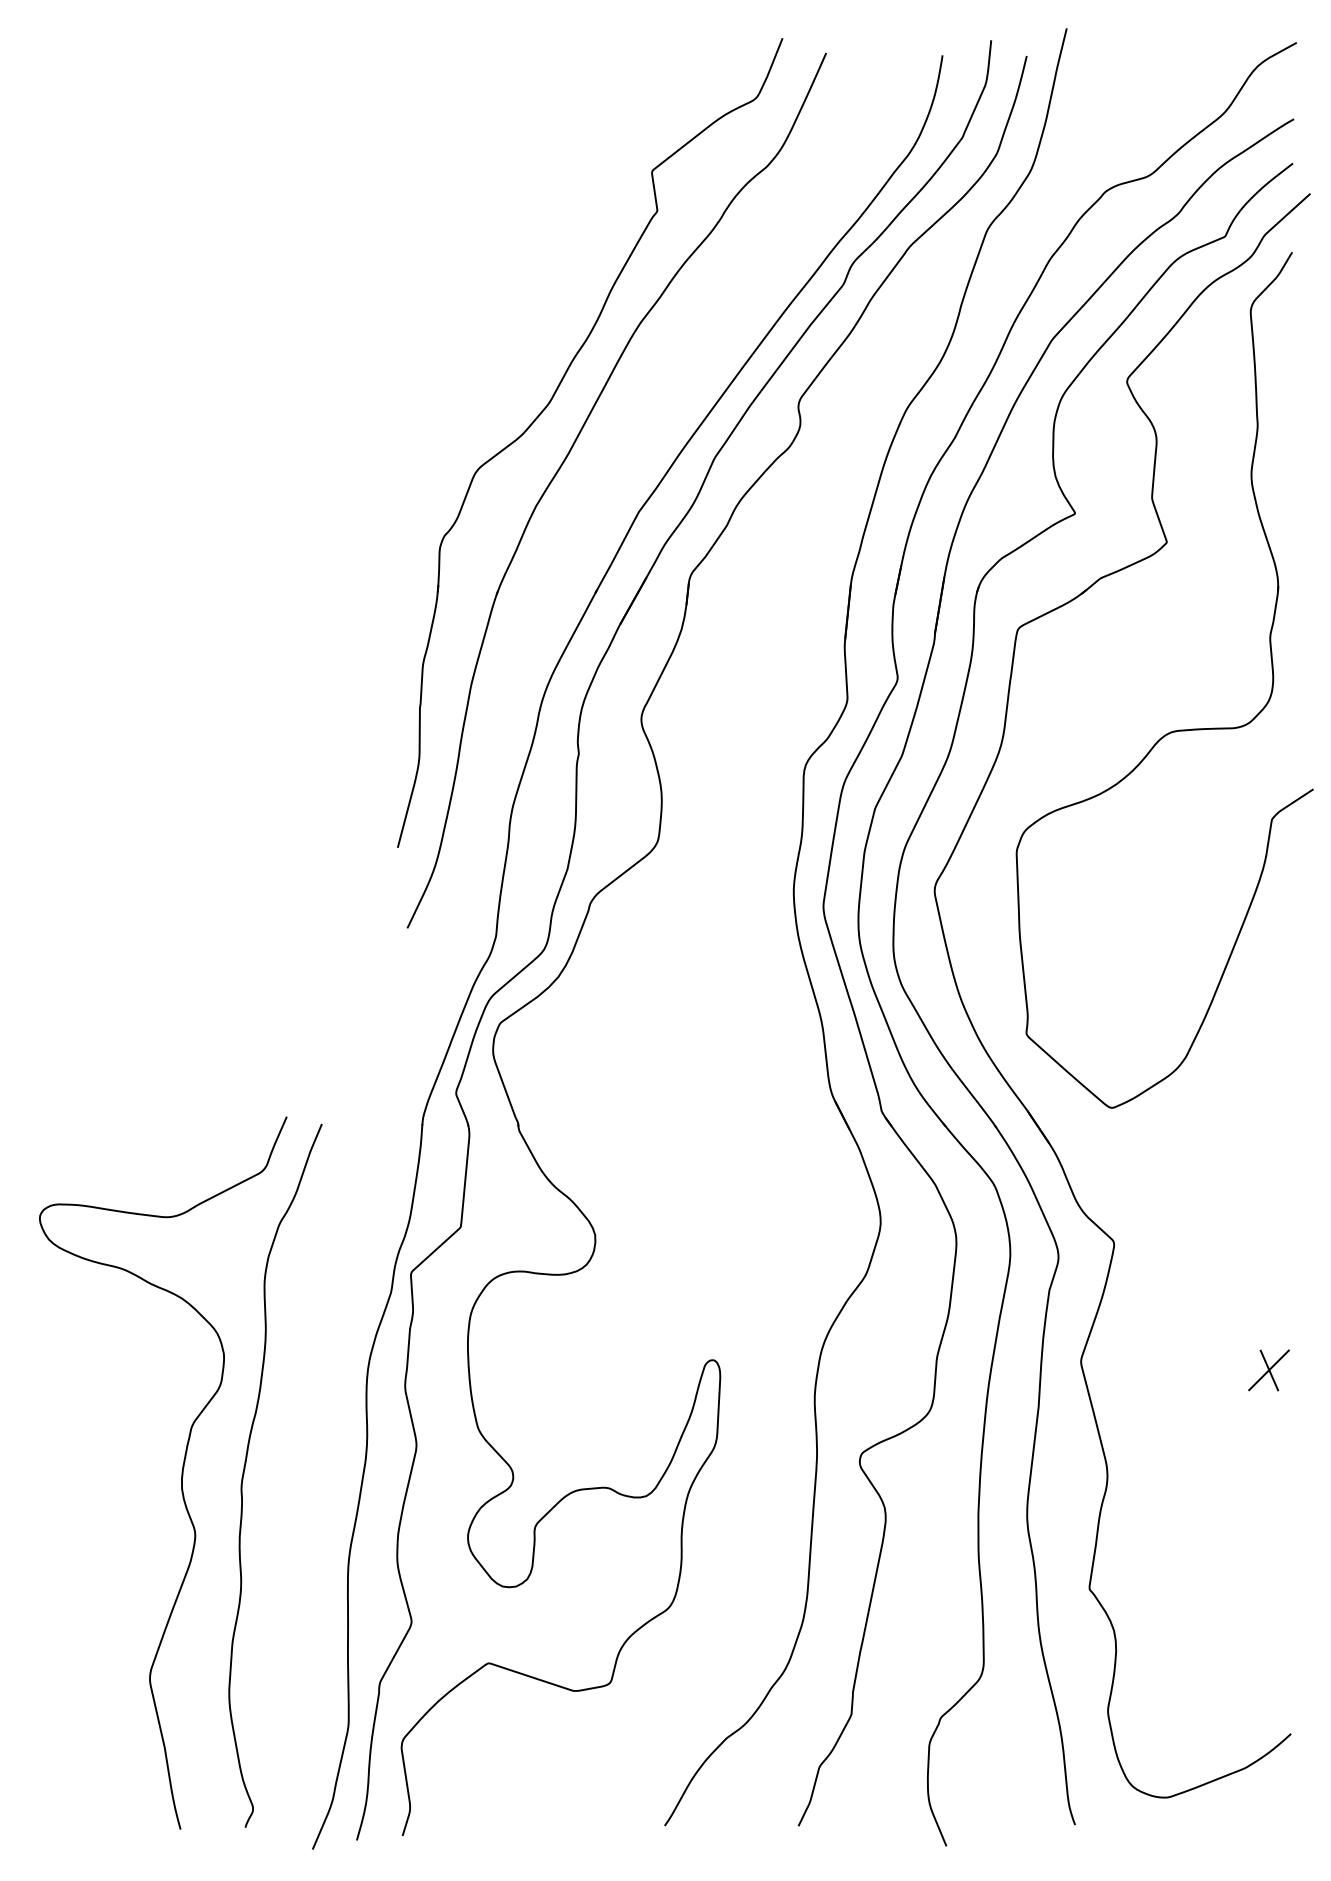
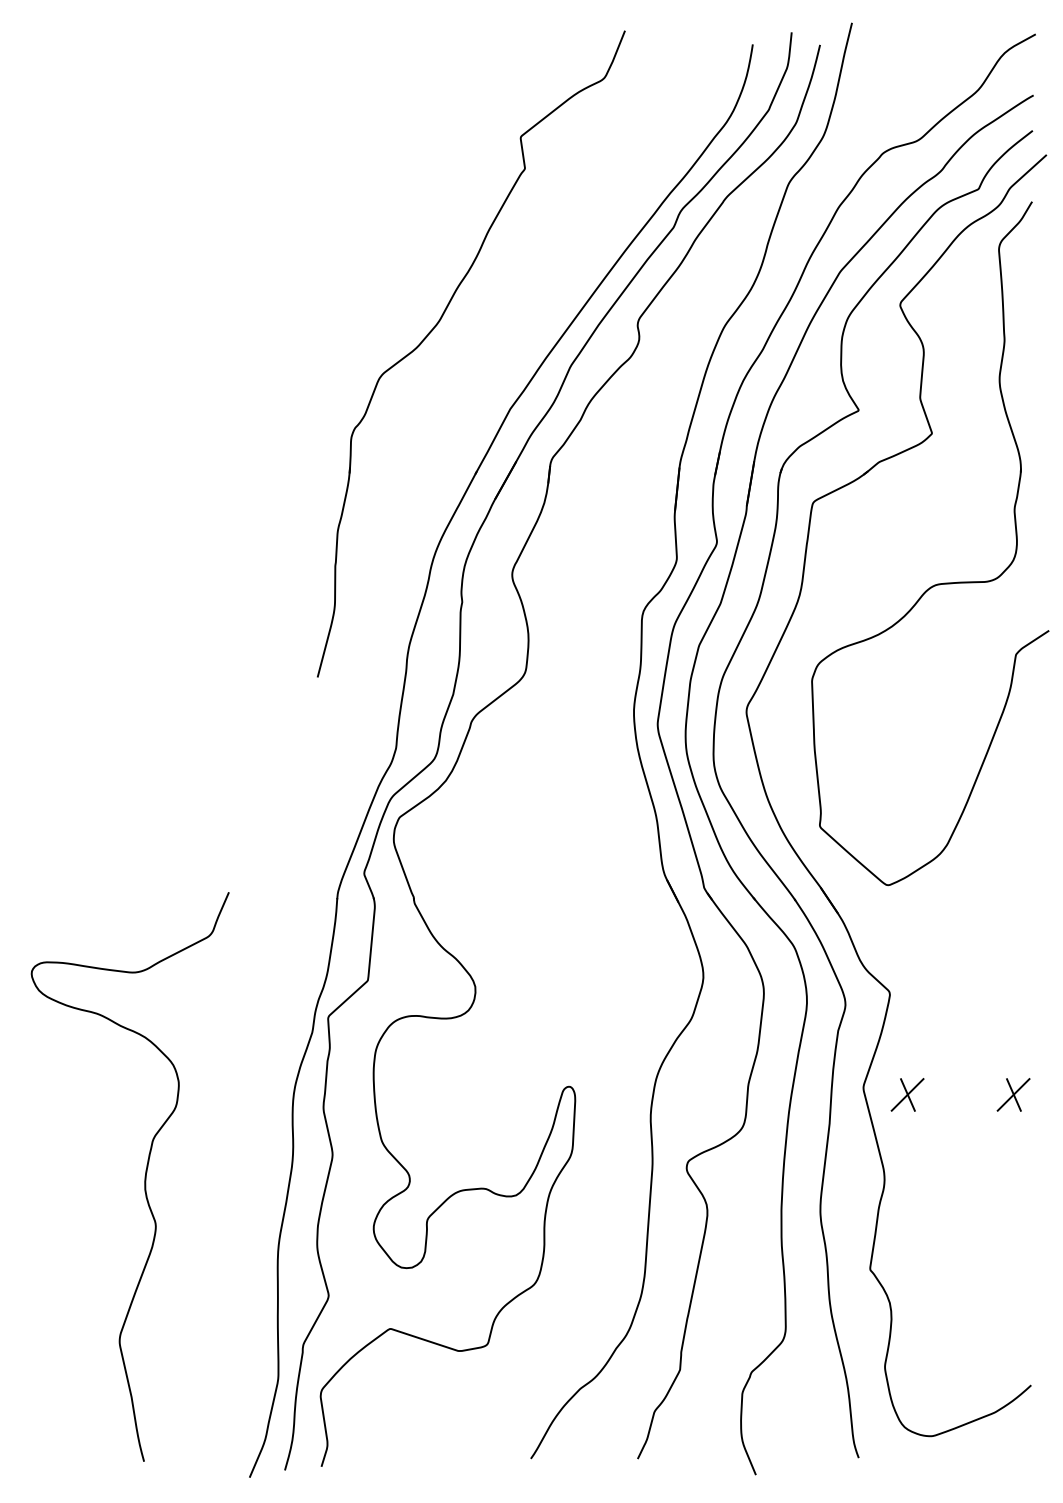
part: (566, 459) -> (452, 367), removed
part: (1136, 1369) -> (907, 1094), added
curve: (244, 1475) -> (195, 1178), removed

